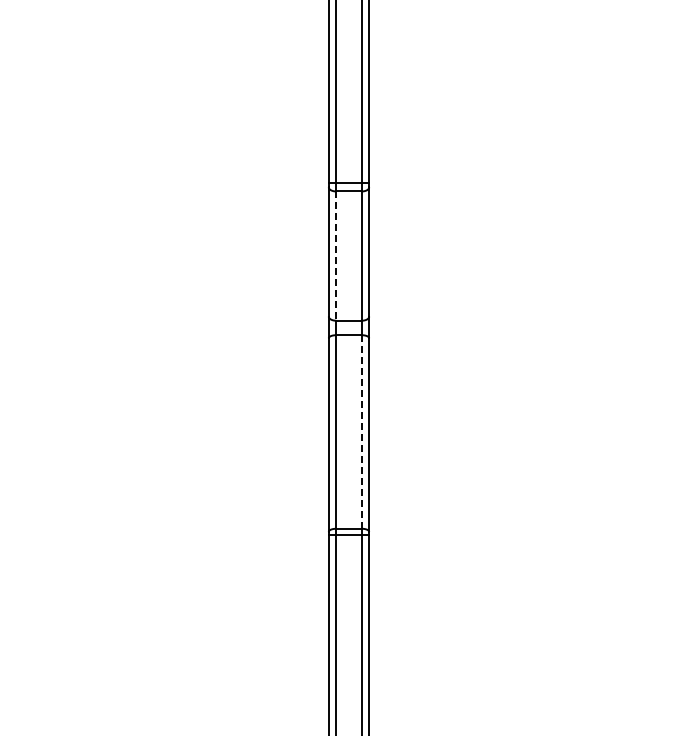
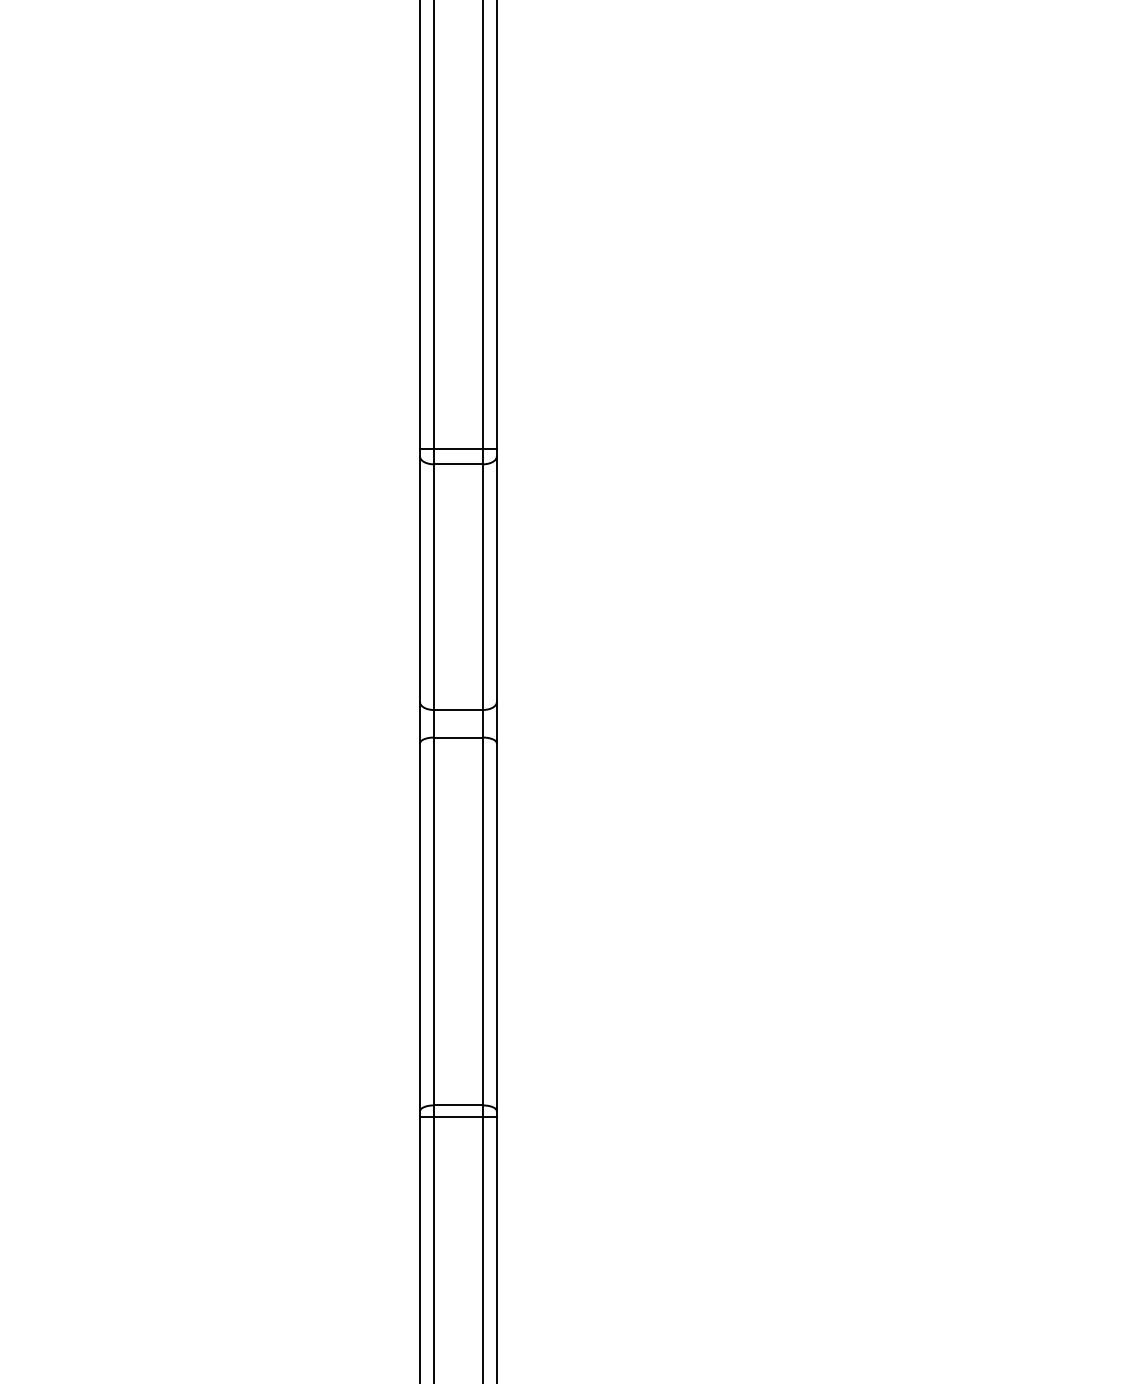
line: (336, 256) -> (434, 587), dashed -> solid
line: (361, 431) -> (482, 920), dashed -> solid

